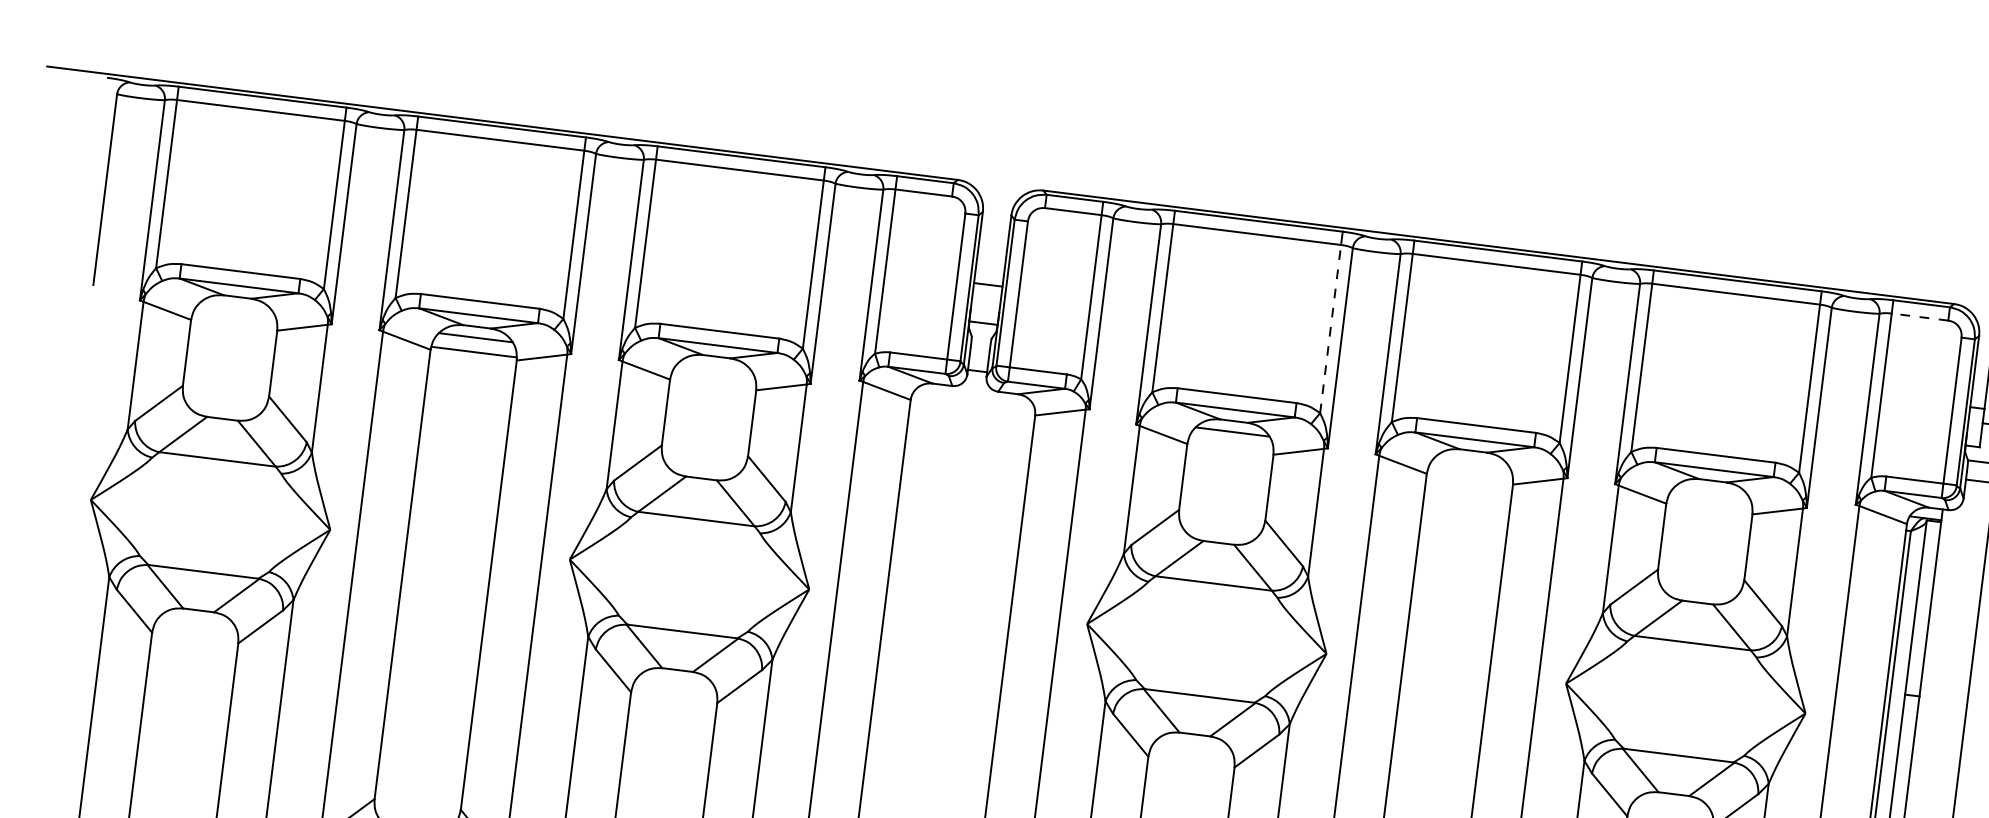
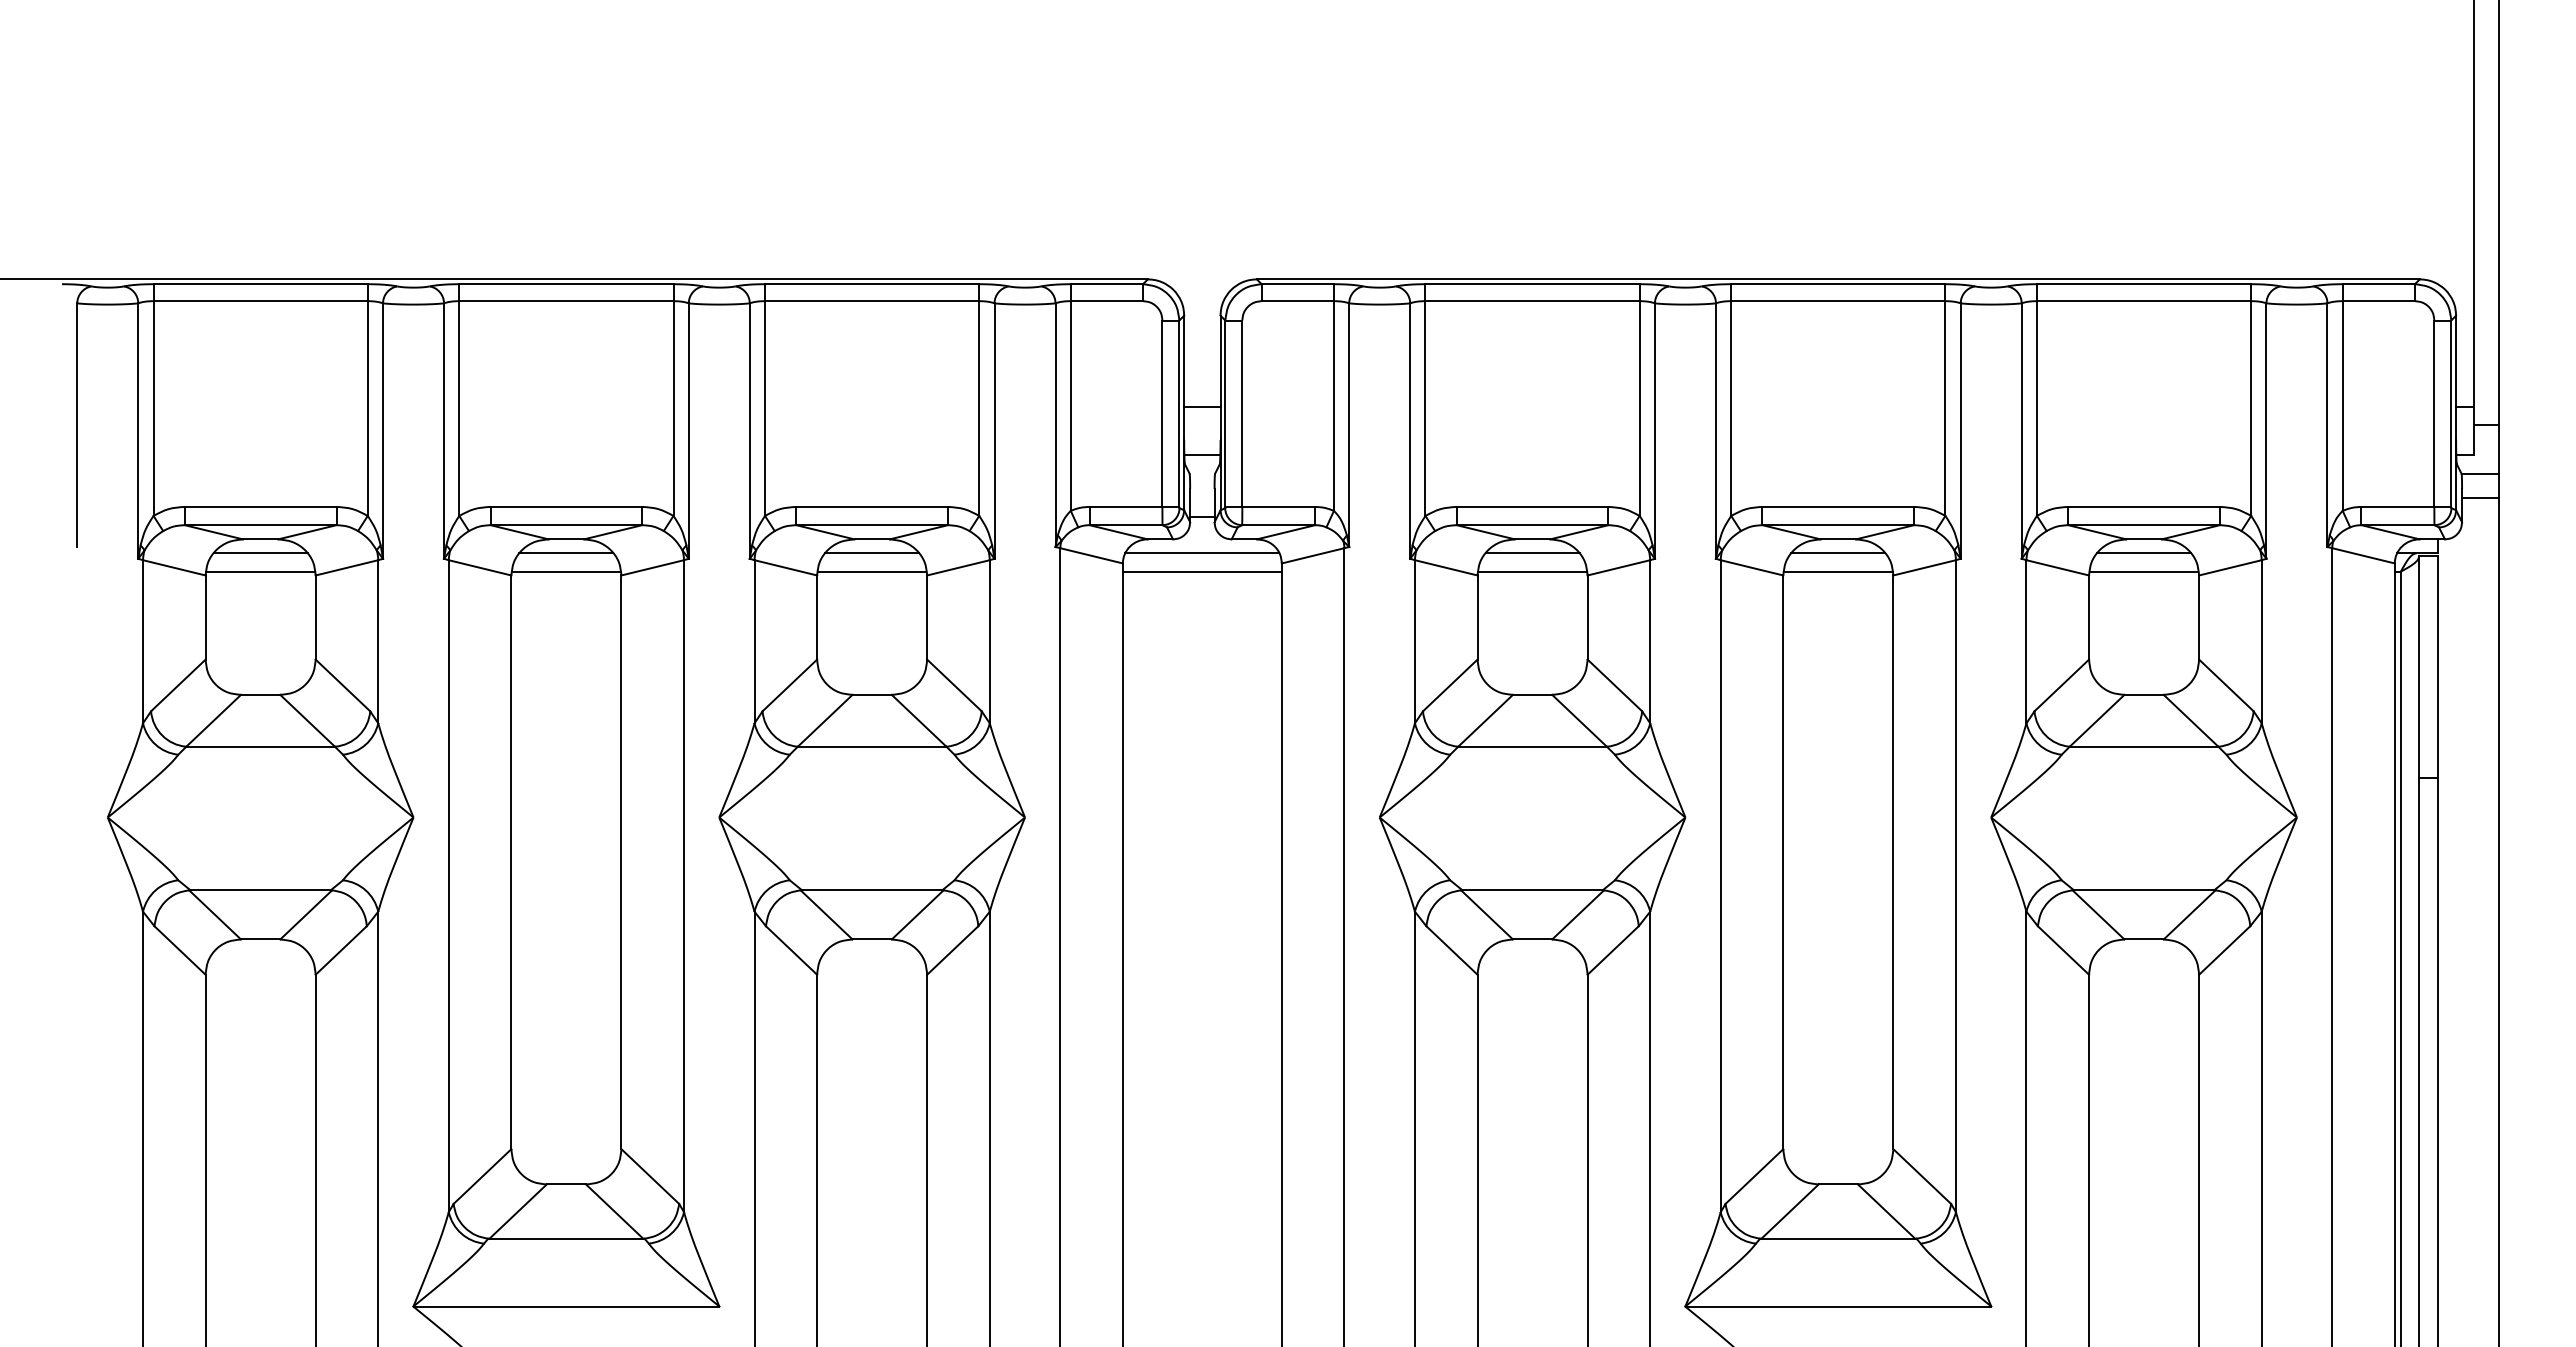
line: (236, 308) -> (260, 553), added
line: (1919, 317) -> (2378, 301), dashed -> solid
line: (234, 322) -> (260, 571), added
line: (1330, 329) -> (1639, 408), dashed -> solid
line: (715, 367) -> (872, 553), added
line: (713, 381) -> (871, 571), added
line: (974, 399) -> (1202, 553), added
line: (971, 413) -> (1201, 571), added
line: (1230, 446) -> (1532, 571), added
line: (1472, 462) -> (1838, 553), added
line: (1470, 476) -> (1838, 571), added
line: (1711, 491) -> (2144, 553), added
line: (1709, 505) -> (2143, 571), added

